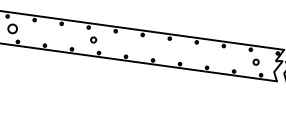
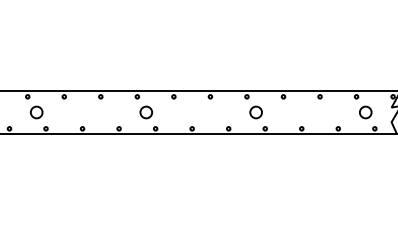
circle: (93, 39) -> (145, 112), size x1.67
circle: (174, 51) -> (255, 112), added
circle: (255, 62) -> (365, 112), size x1.67

